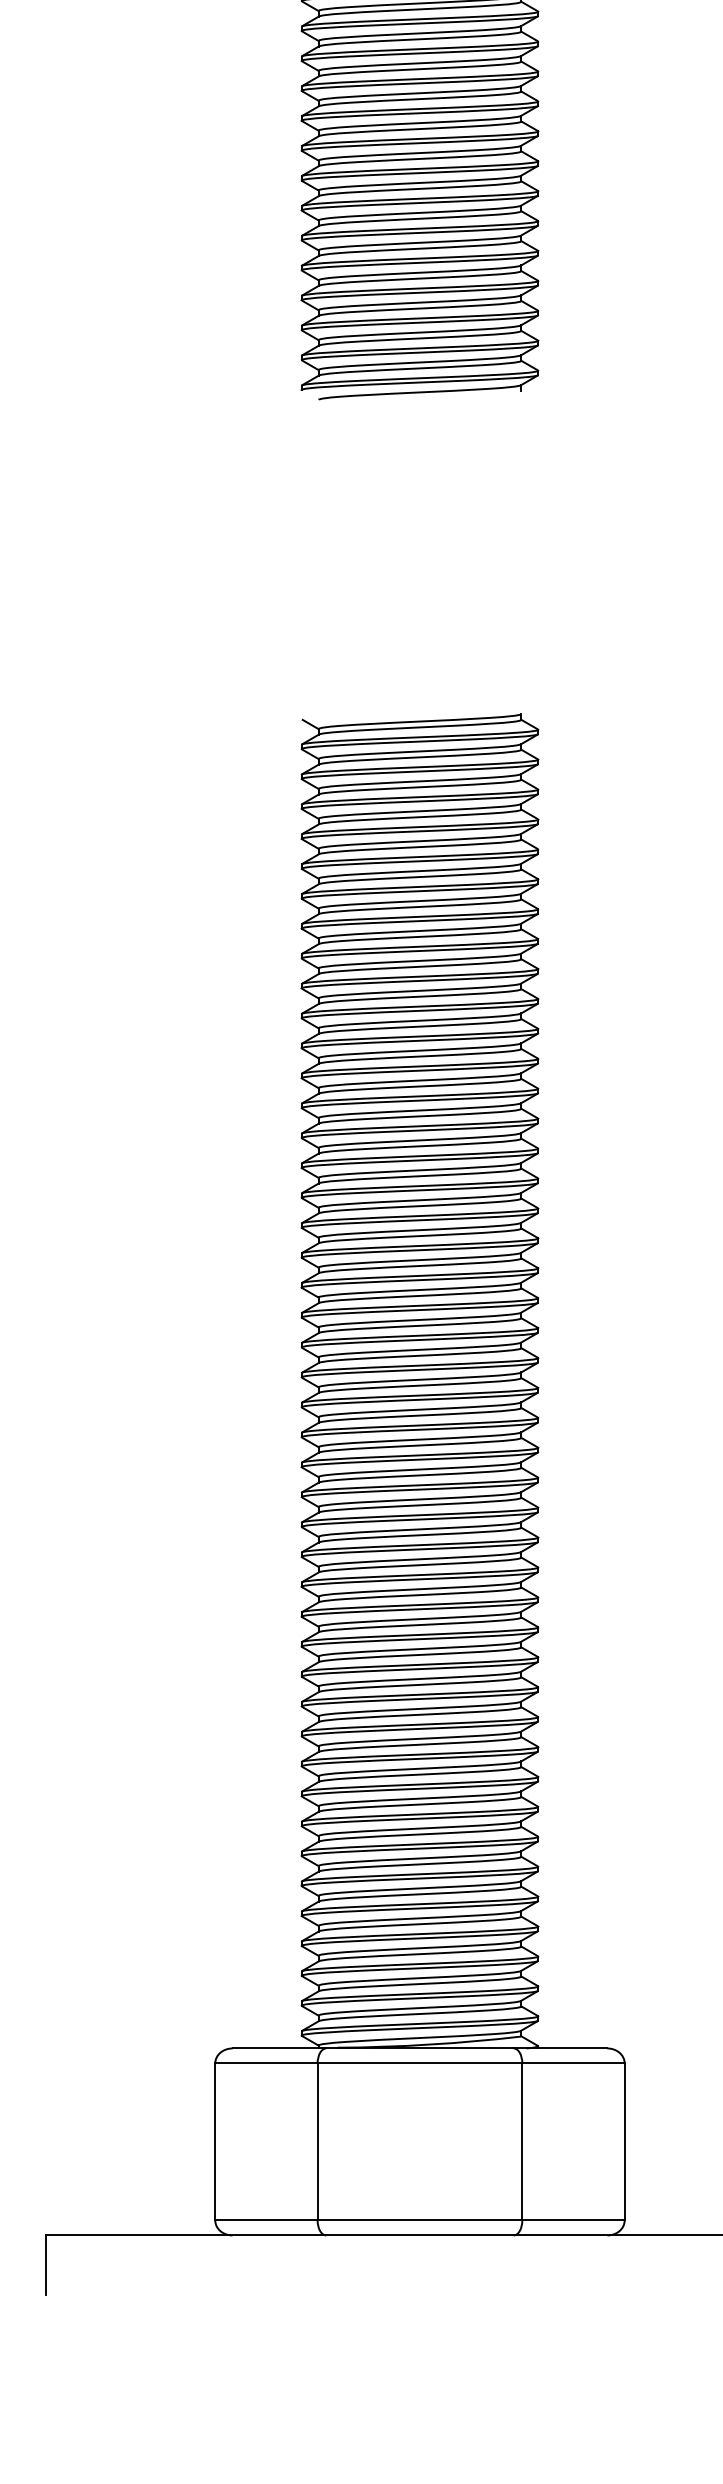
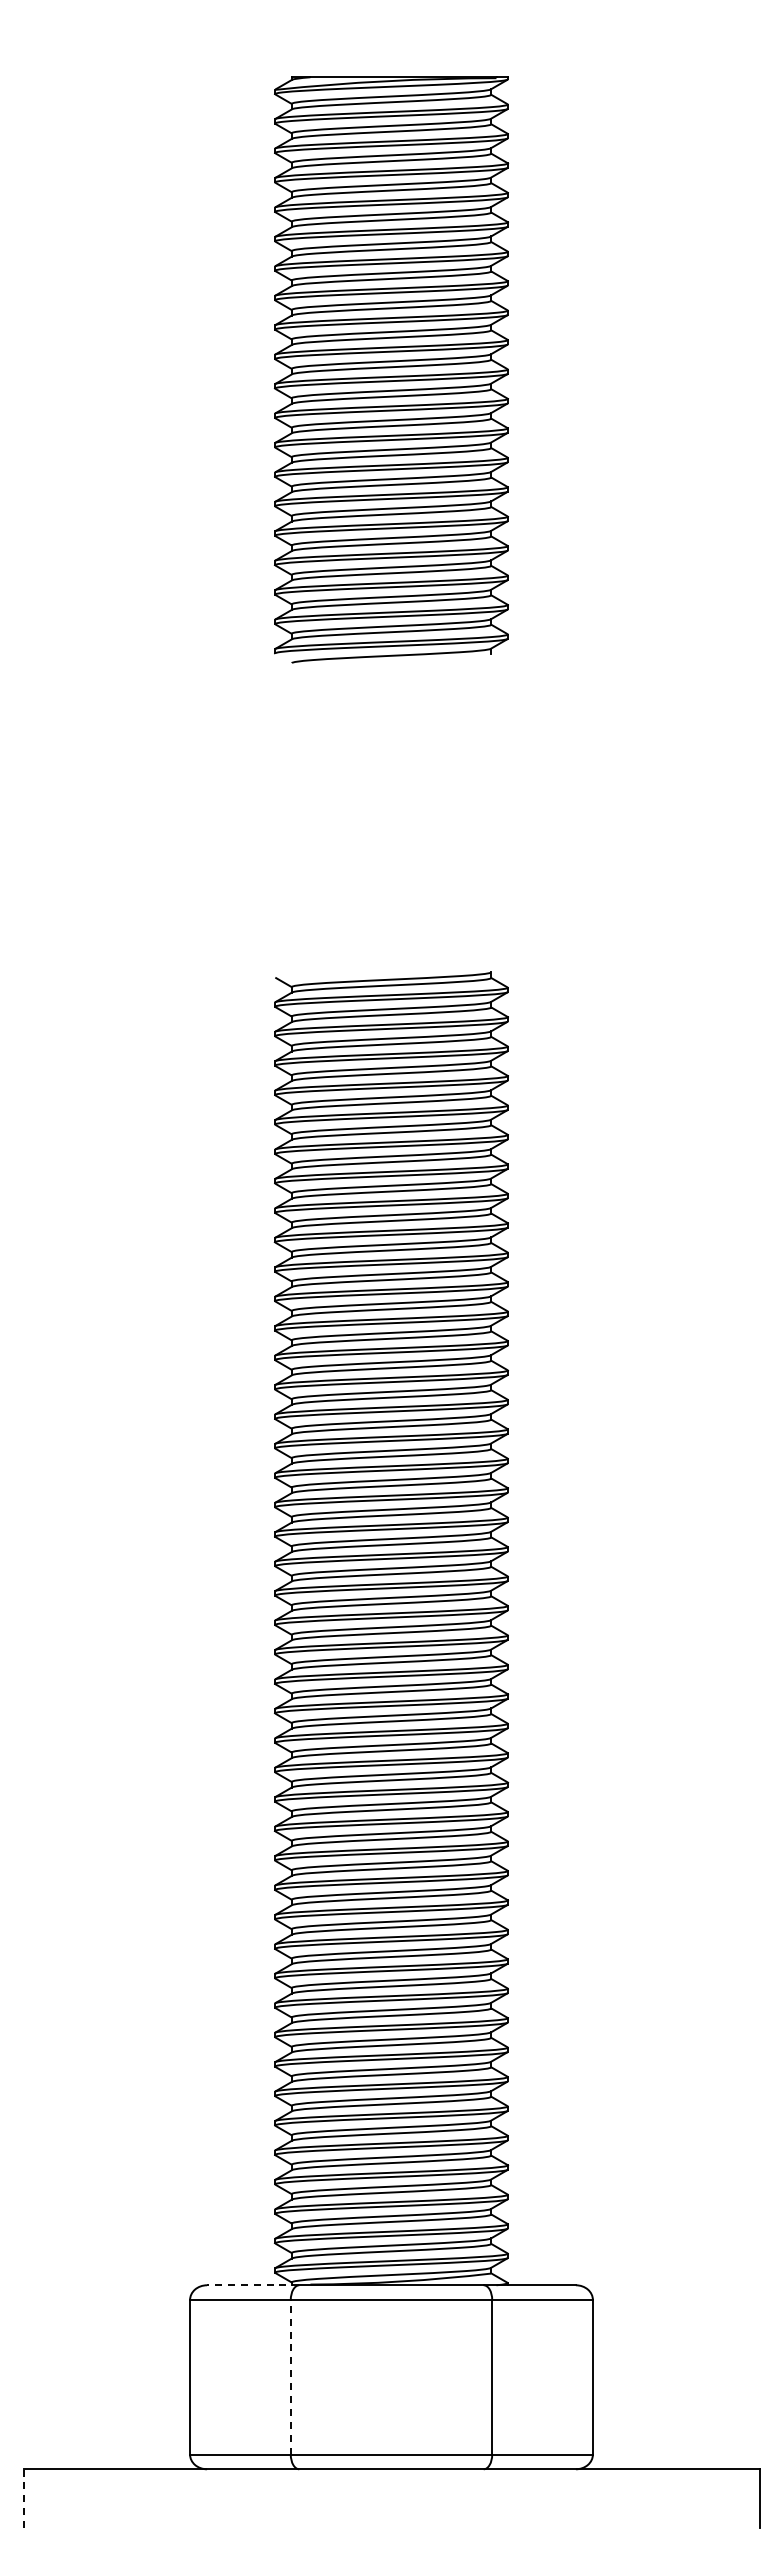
line: (278, 2048) -> (252, 2285), solid -> dashed
line: (317, 2141) -> (290, 2376), solid -> dashed
line: (45, 2265) -> (23, 2498), solid -> dashed

